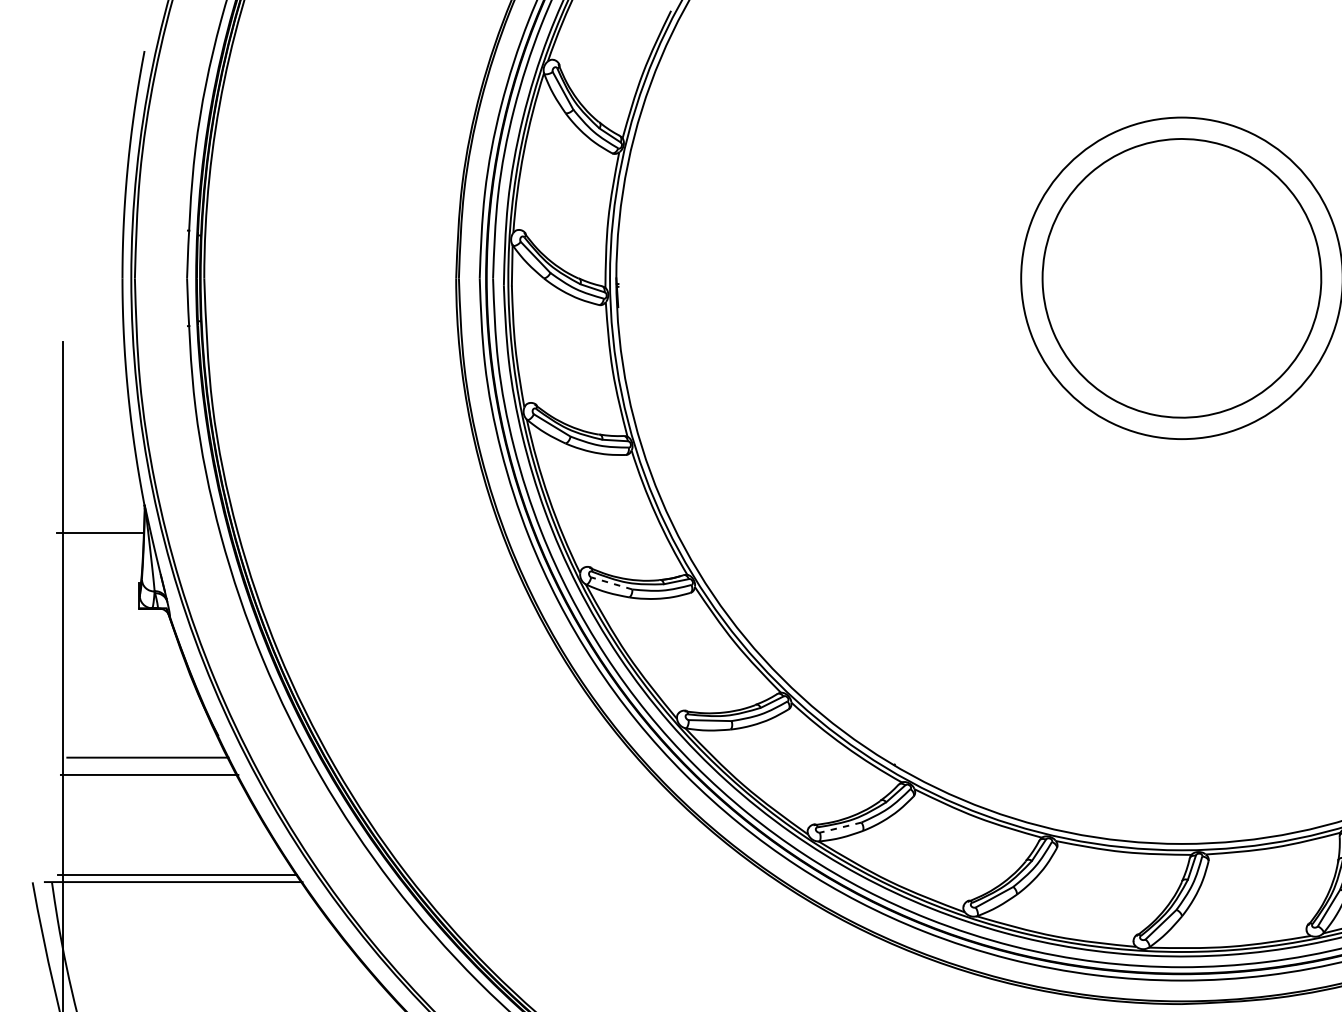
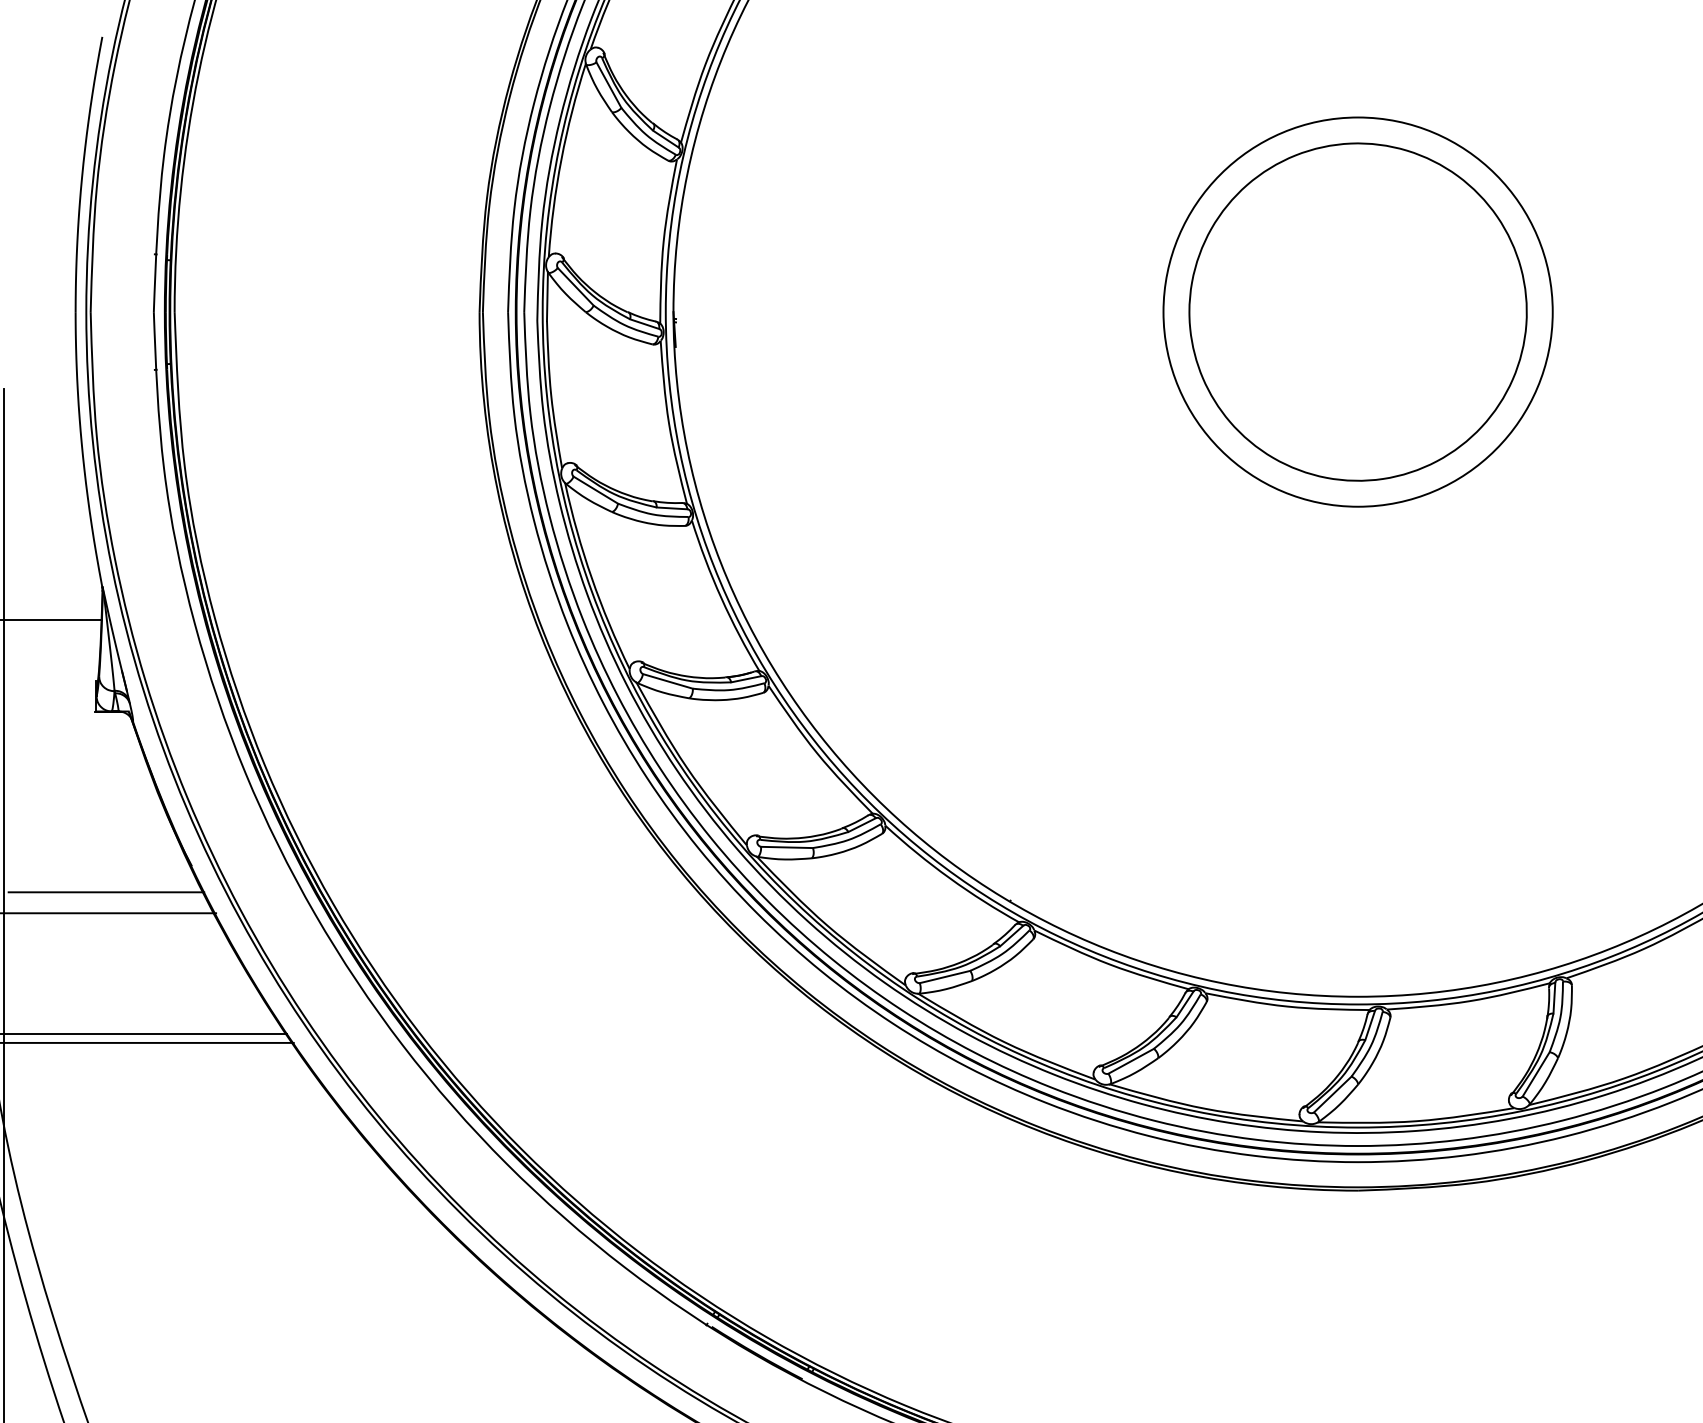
line: (611, 583) -> (667, 681), dashed -> solid
line: (841, 828) -> (945, 977), dashed -> solid

